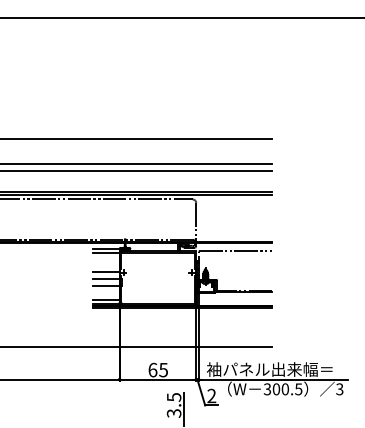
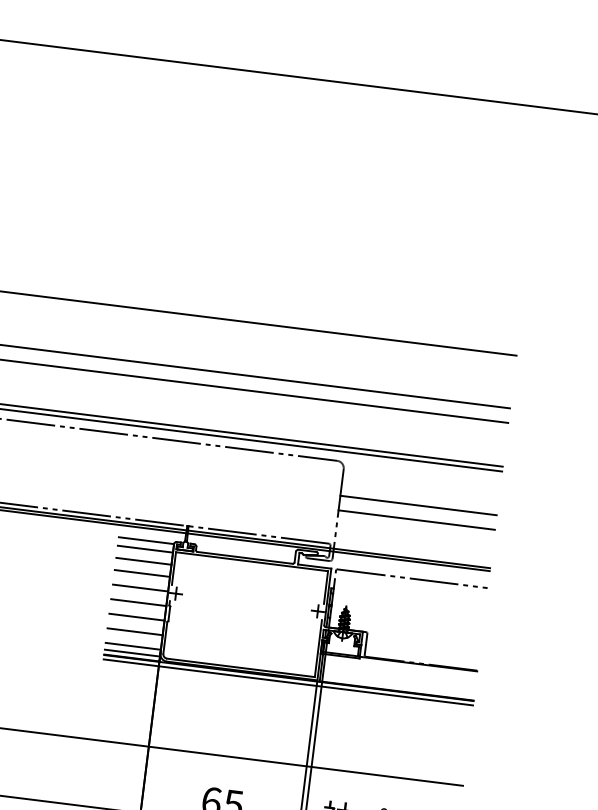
line: (234, 215) -> (419, 504), added
line: (234, 223) -> (417, 521), added
line: (105, 258) -> (142, 560), added
line: (105, 264) -> (140, 572), added
line: (105, 293) -> (133, 632), added

